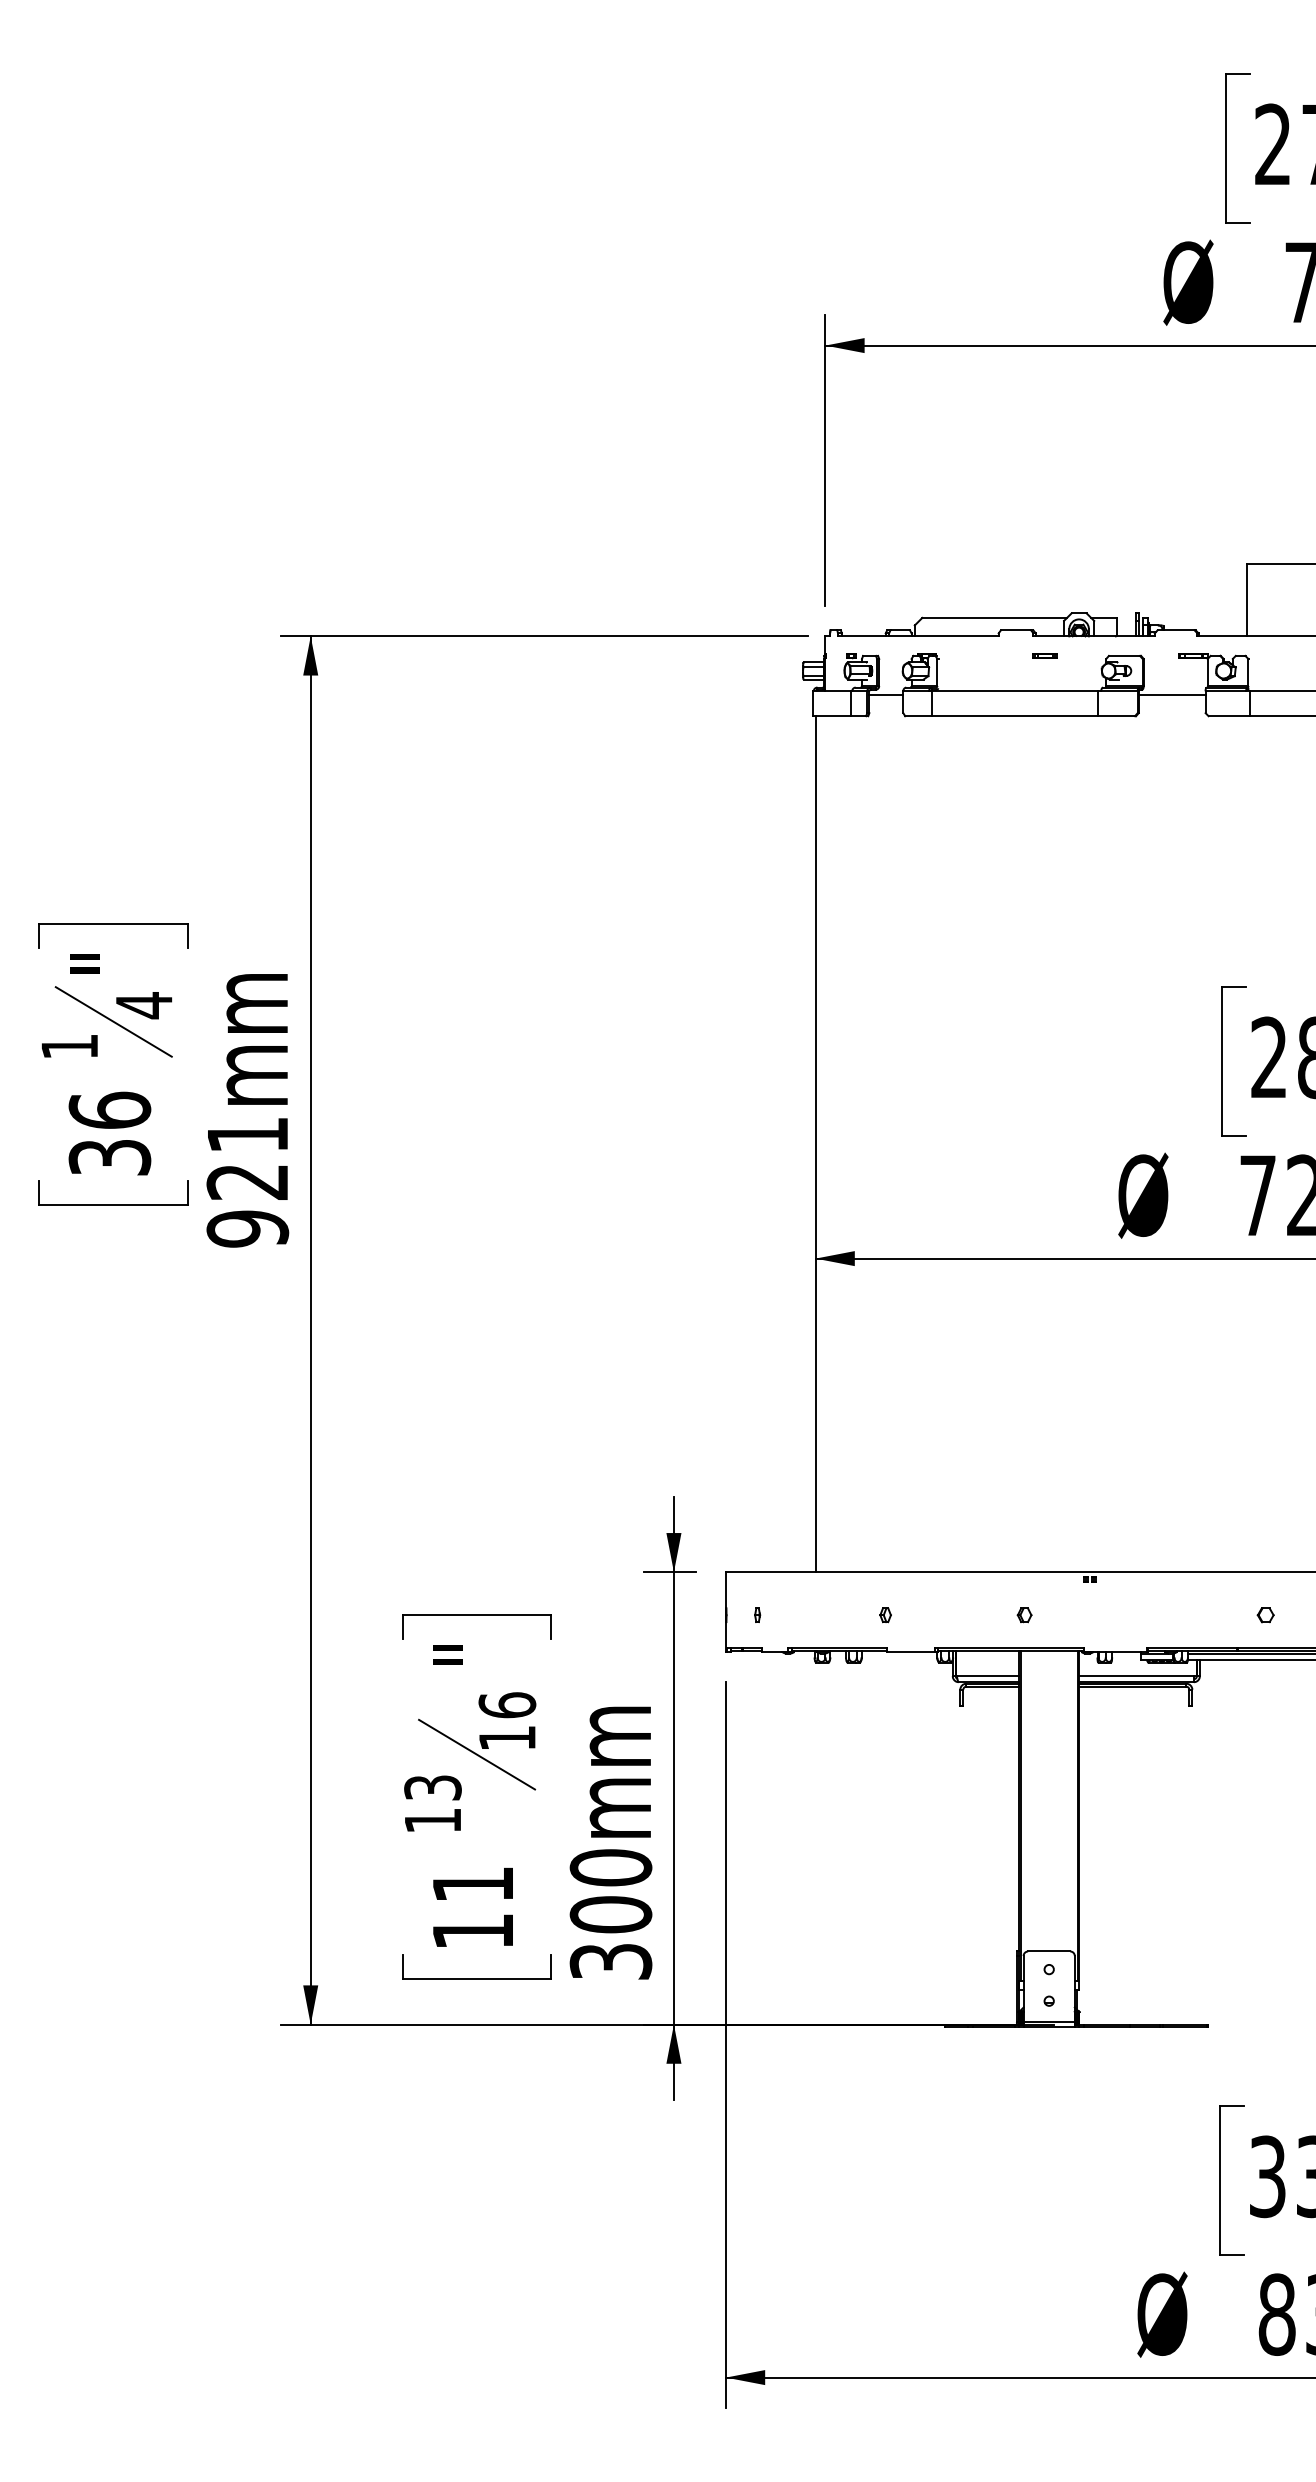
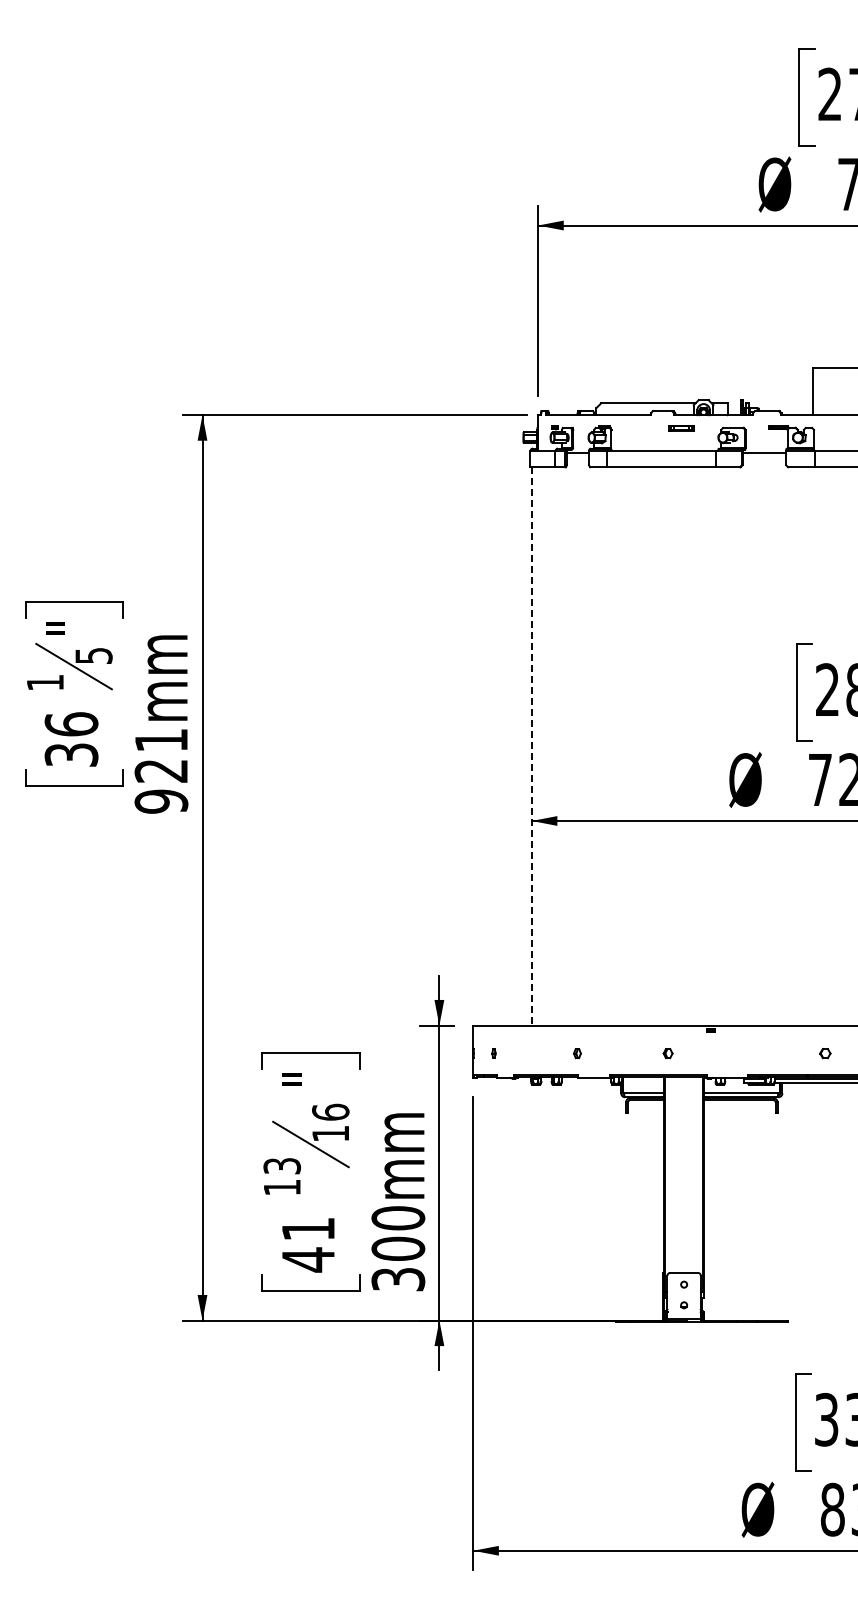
part: (1045, 655) -> (681, 427), size x1.6
text: (143, 1004) -> (93, 655), 4 -> 5
line: (815, 1144) -> (531, 746), solid -> dashed
text: (473, 1930) -> (308, 1259), 11 -> 41

